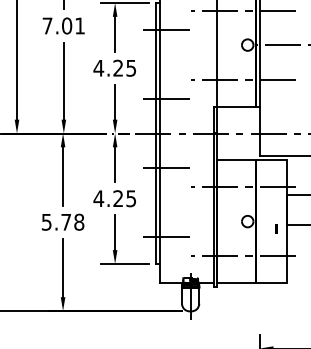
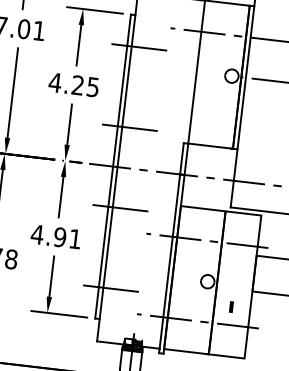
line: (242, 79) -> (221, 115), removed
text: (124, 198) -> (67, 237), 4.25 -> 4.91
text: (276, 228) -> (231, 306), moved

